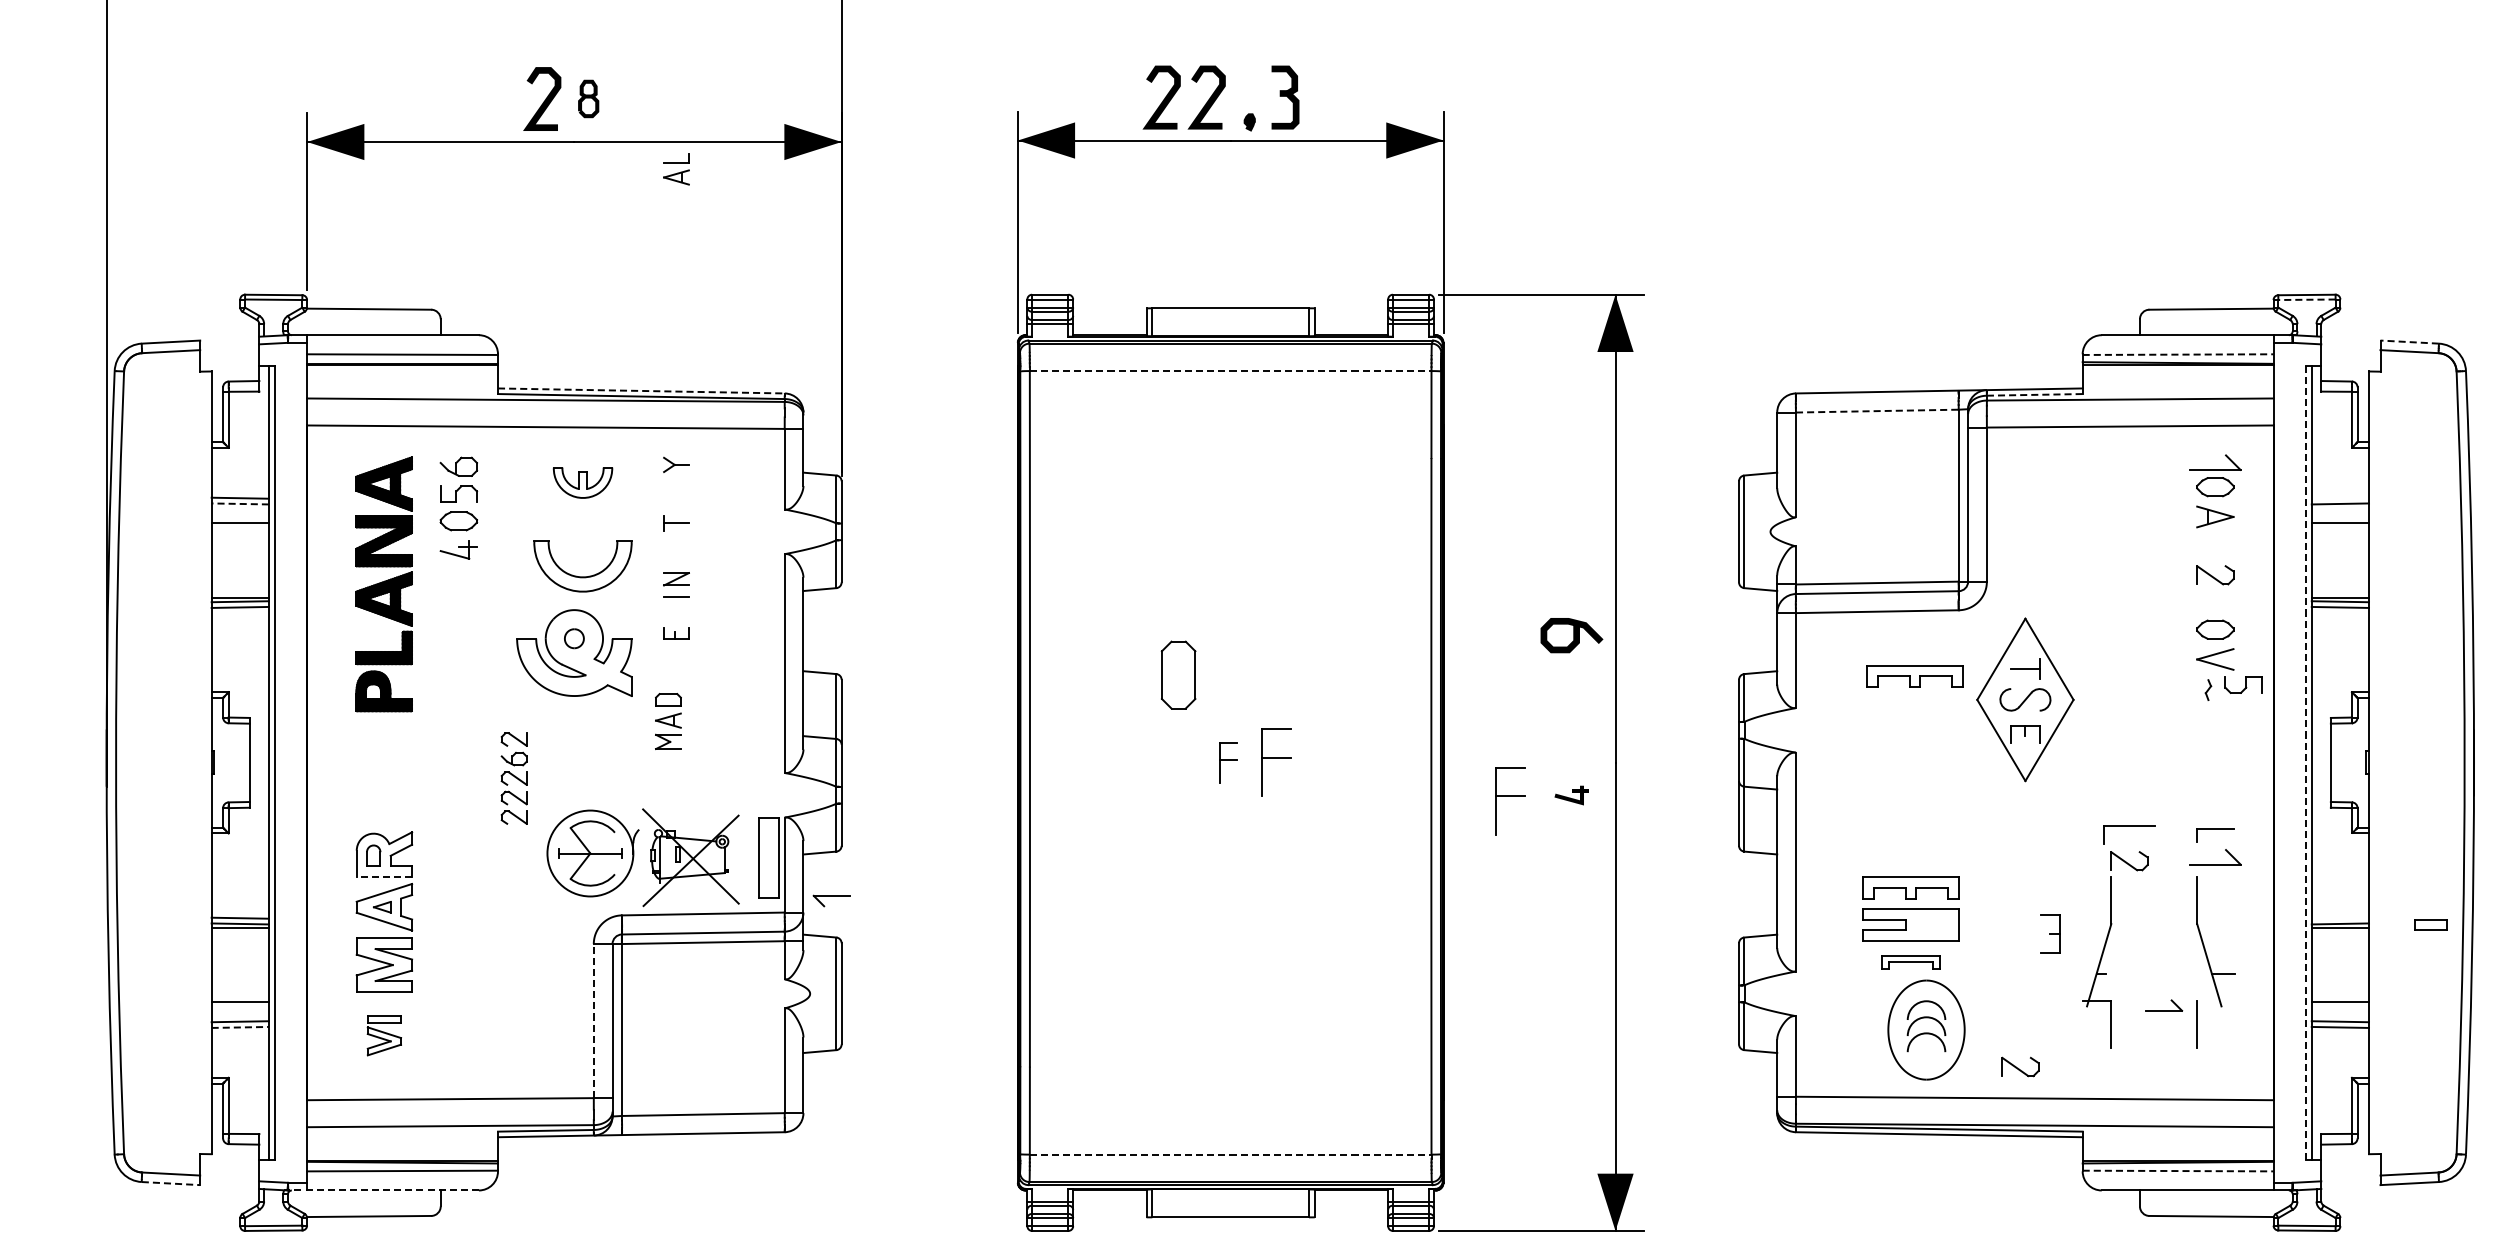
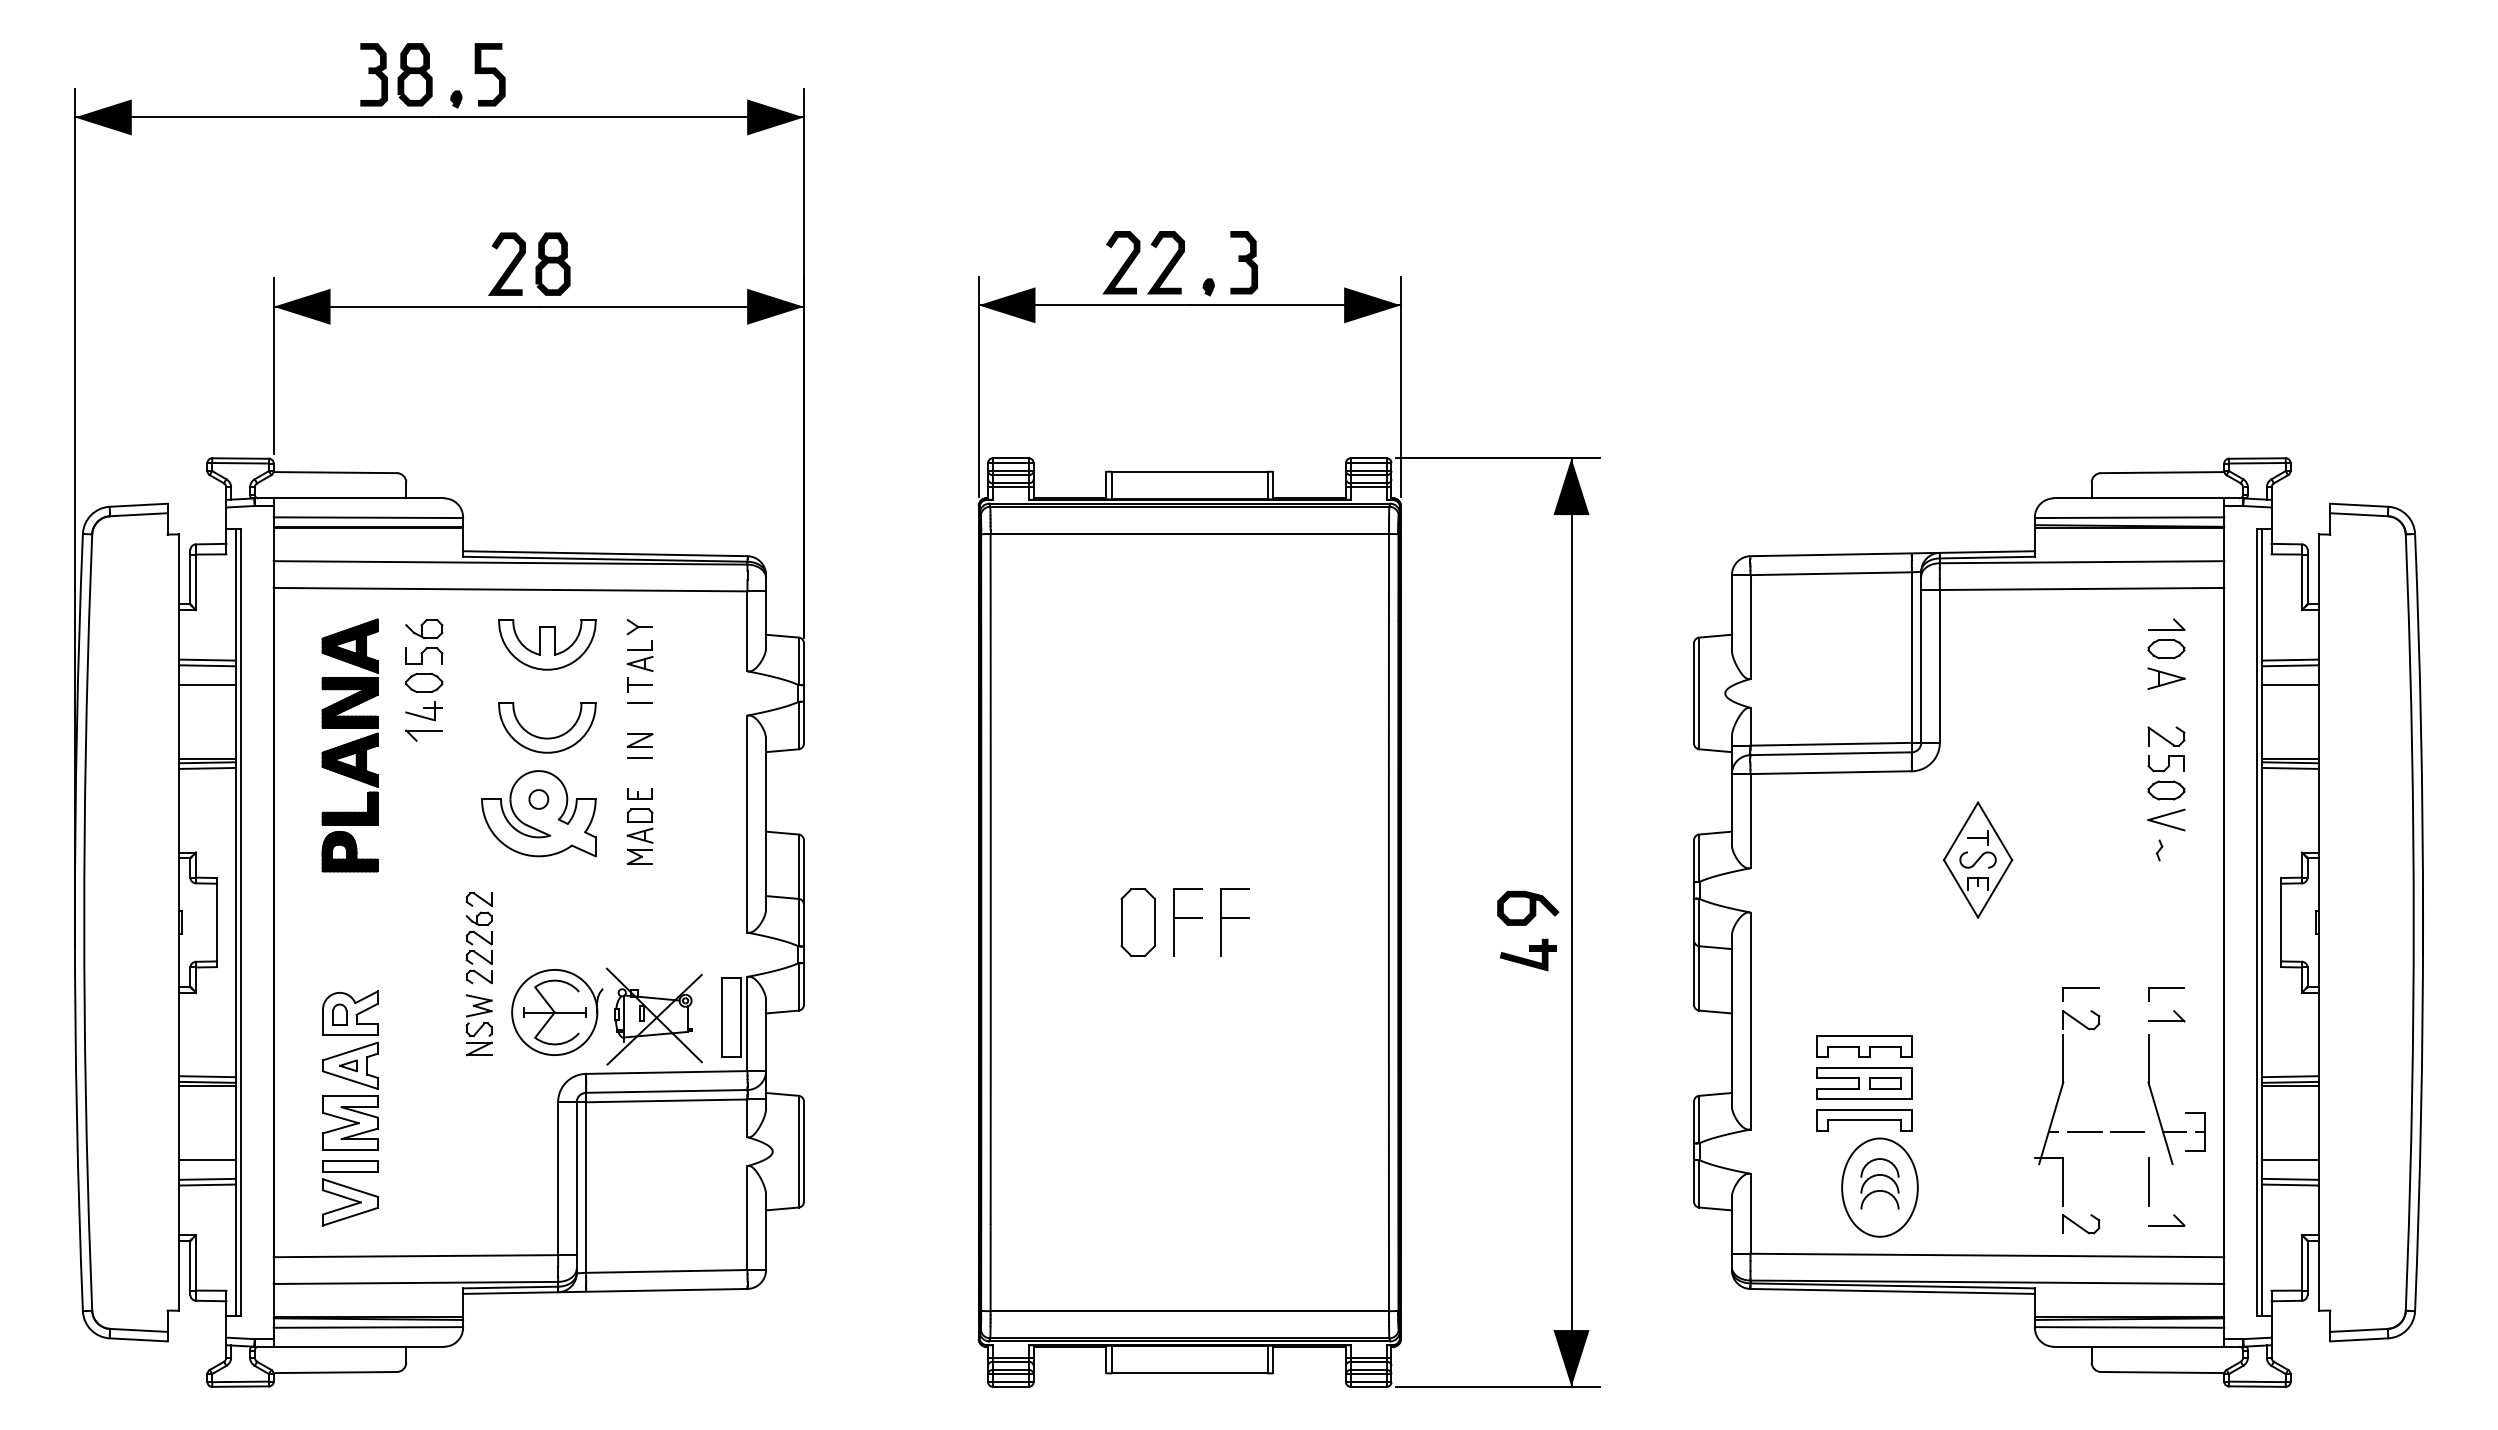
part: (588, 98) -> (552, 263), size x1.67
part: (675, 168) -> (639, 655), moved
line: (2306, 300) -> (2256, 463), dashed -> solid
line: (2408, 342) -> (2358, 505), dashed -> solid
line: (2178, 354) -> (2129, 517), dashed -> solid
line: (1231, 370) -> (1190, 533), dashed -> solid
line: (641, 390) -> (605, 553), dashed -> solid
line: (2034, 394) -> (1987, 557), dashed -> solid
line: (1877, 410) -> (1831, 573), dashed -> solid
part: (2215, 462) -> (2166, 624), size x0.71
part: (583, 482) -> (547, 644), size x1.67
line: (2340, 497) -> (2290, 659), added
line: (239, 503) -> (206, 665), dashed -> solid
line: (675, 541) -> (639, 703), added
curve: (1573, 634) -> (1529, 907), moved
part: (1177, 675) -> (1137, 922), moved
part: (1914, 676) -> (1868, 836), removed
part: (2242, 685) -> (2165, 763), moved
part: (2024, 699) -> (1977, 859), size x0.71
part: (667, 721) -> (639, 836), moved
part: (1228, 762) -> (1187, 922), size x1.67
line: (2306, 762) -> (2256, 922), dashed -> solid
part: (1571, 795) -> (1527, 954), size x1.67
part: (1509, 801) -> (1466, 960), removed
part: (2128, 835) -> (2080, 994), size x0.71
part: (2215, 857) -> (2166, 1016), size x0.71
part: (513, 866) -> (478, 1025), added
line: (383, 876) -> (349, 1035), dashed -> solid
part: (831, 900) -> (423, 735), moved
line: (2340, 918) -> (2290, 1076), added
part: (2431, 925) -> (1885, 1083), moved
part: (2050, 933) -> (2195, 1131), moved
part: (1910, 962) -> (1864, 1120), size x1.67
line: (2132, 973) -> (2084, 1131), added
line: (2176, 973) -> (2127, 1131), added
part: (2163, 1005) -> (2166, 1220), moved
line: (594, 1020) -> (558, 1178), dashed -> solid
line: (240, 1027) -> (207, 1185), dashed -> solid
part: (384, 1035) -> (350, 1193), size x1.67
part: (2020, 1067) -> (2081, 1224), moved
line: (1231, 1154) -> (1190, 1311), dashed -> solid
line: (2178, 1171) -> (2129, 1327), dashed -> solid
line: (170, 1183) -> (138, 1339), dashed -> solid
line: (381, 1190) -> (347, 1346), dashed -> solid

